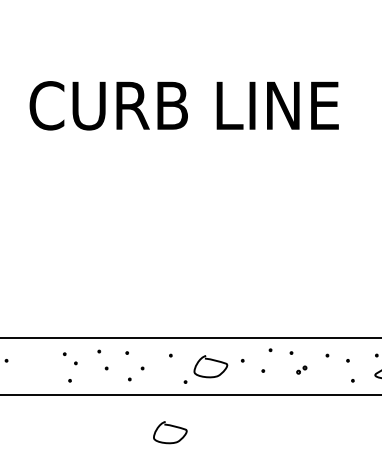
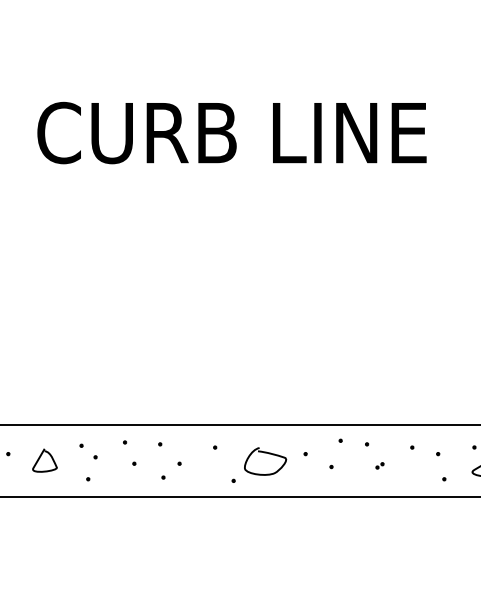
curve: (32, 364) -> (40, 458), added
part: (301, 369) -> (379, 465), size x0.62
curve: (170, 426) -> (214, 536), removed

